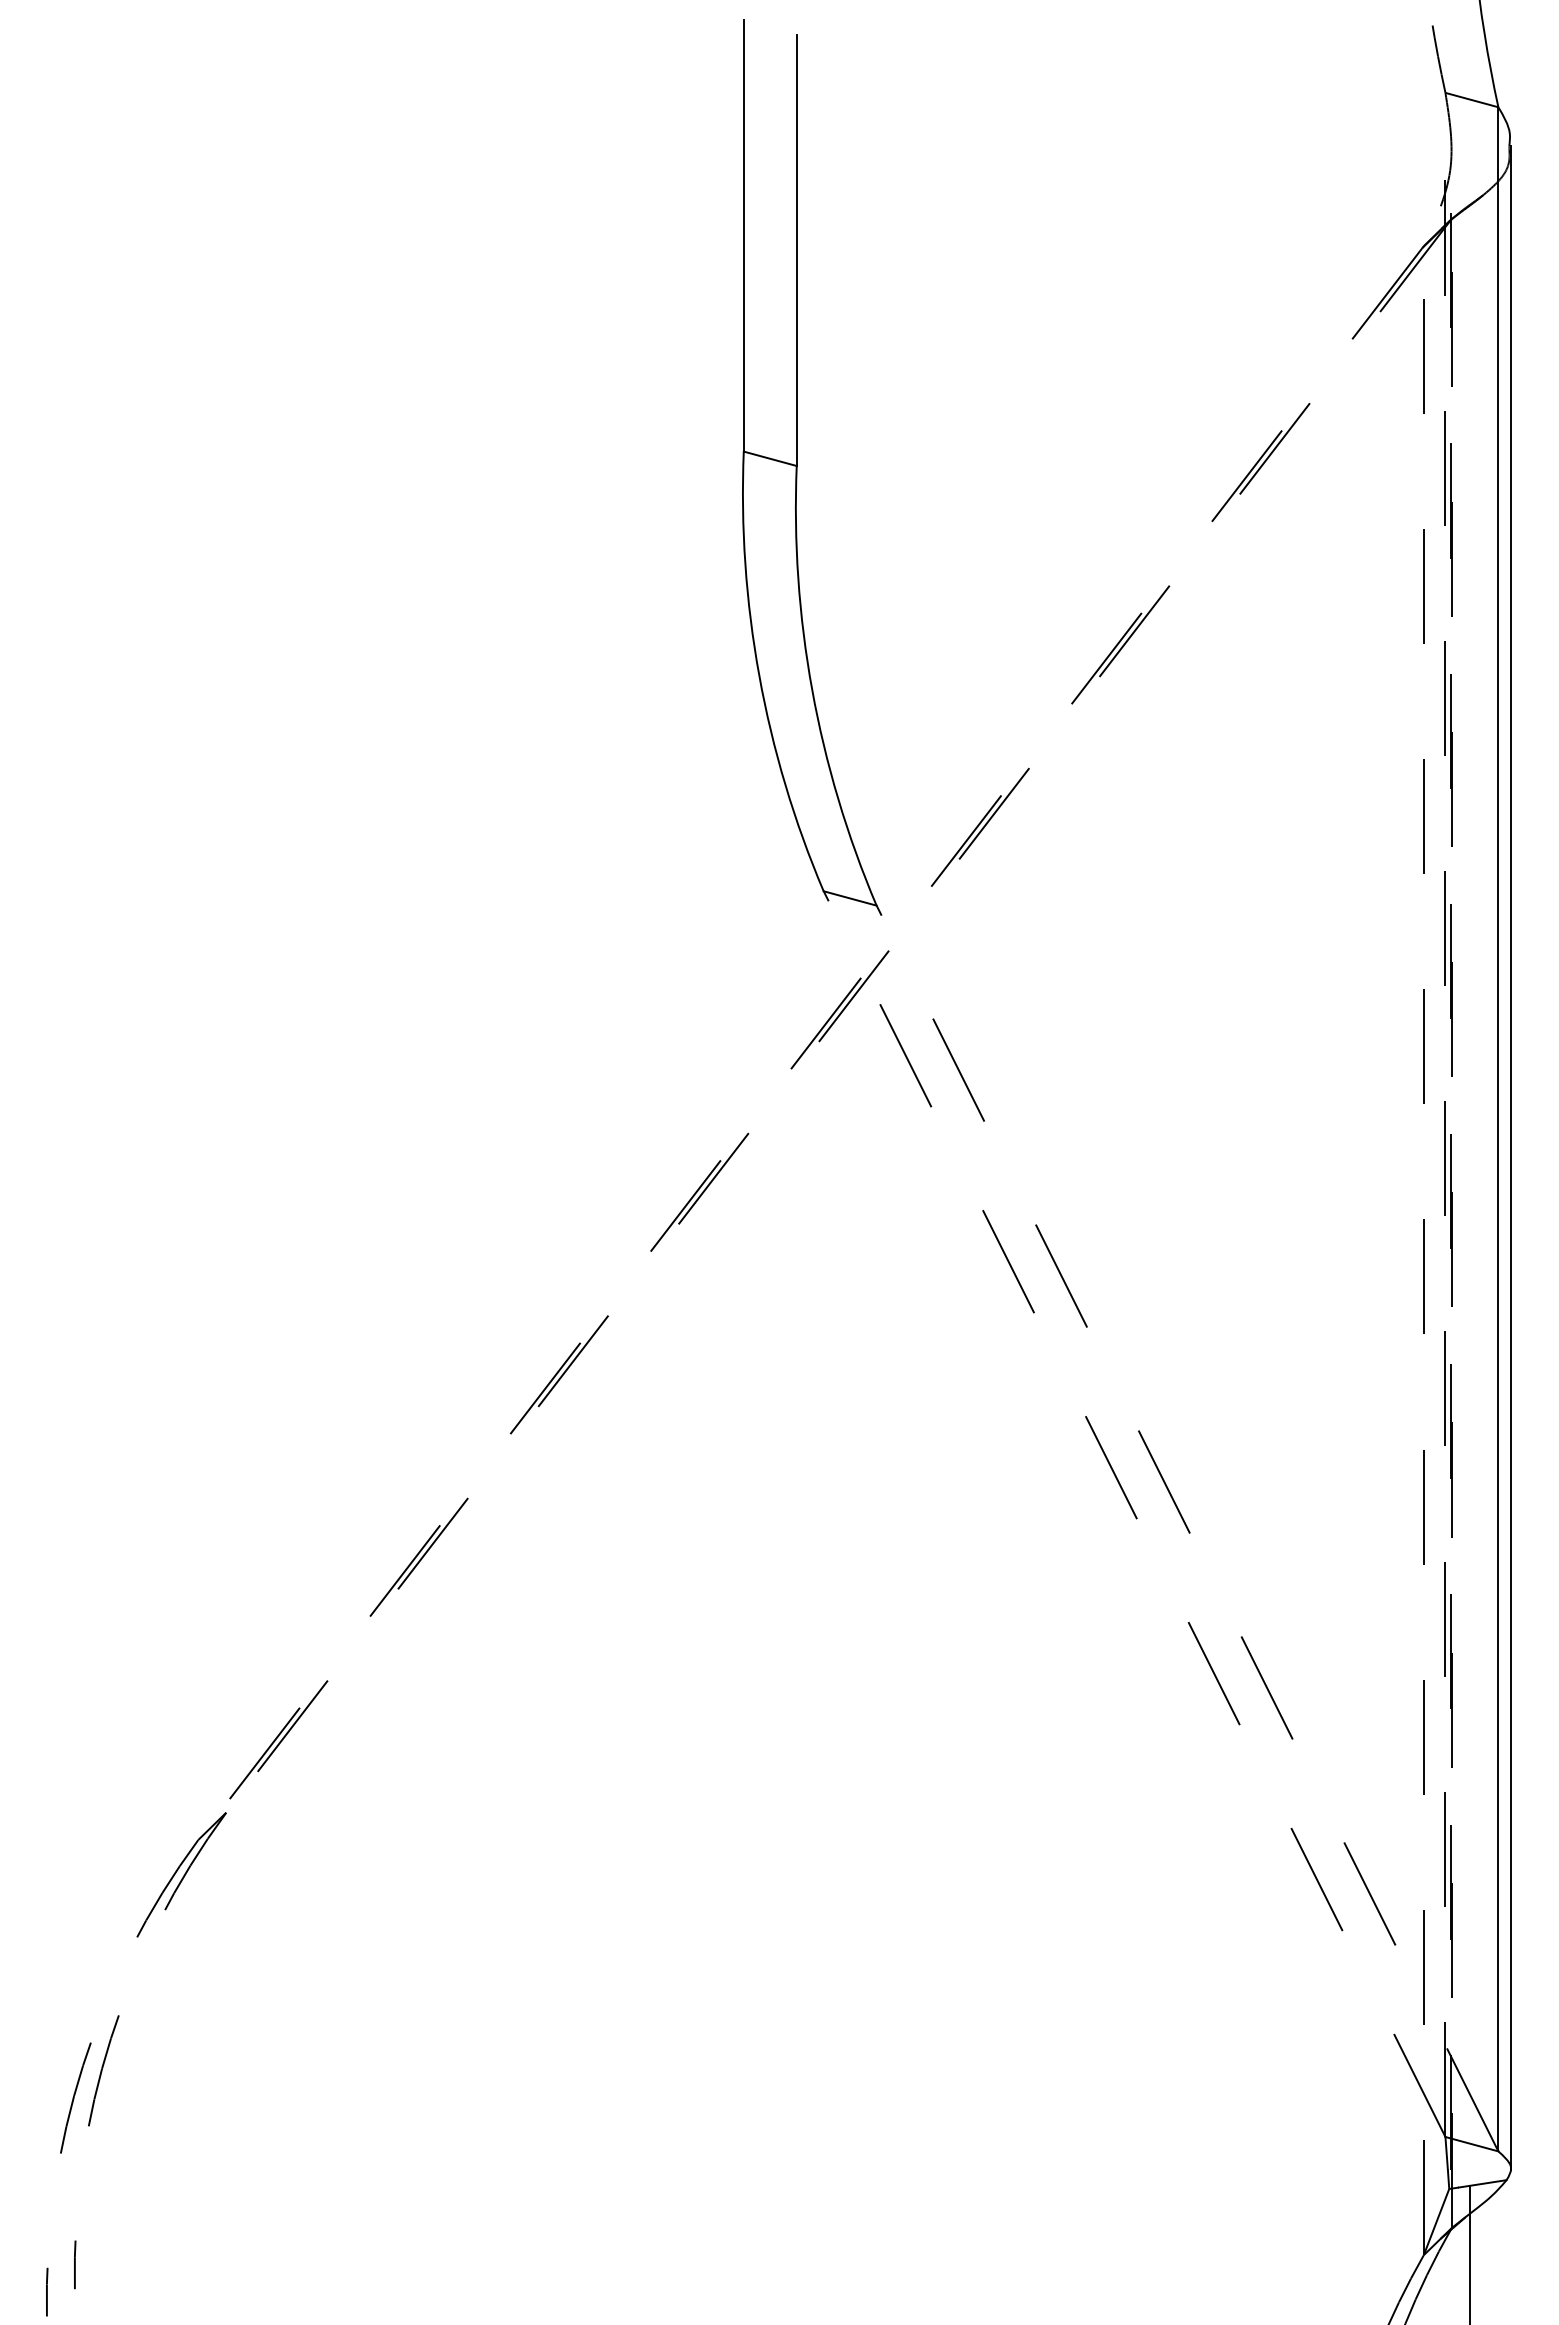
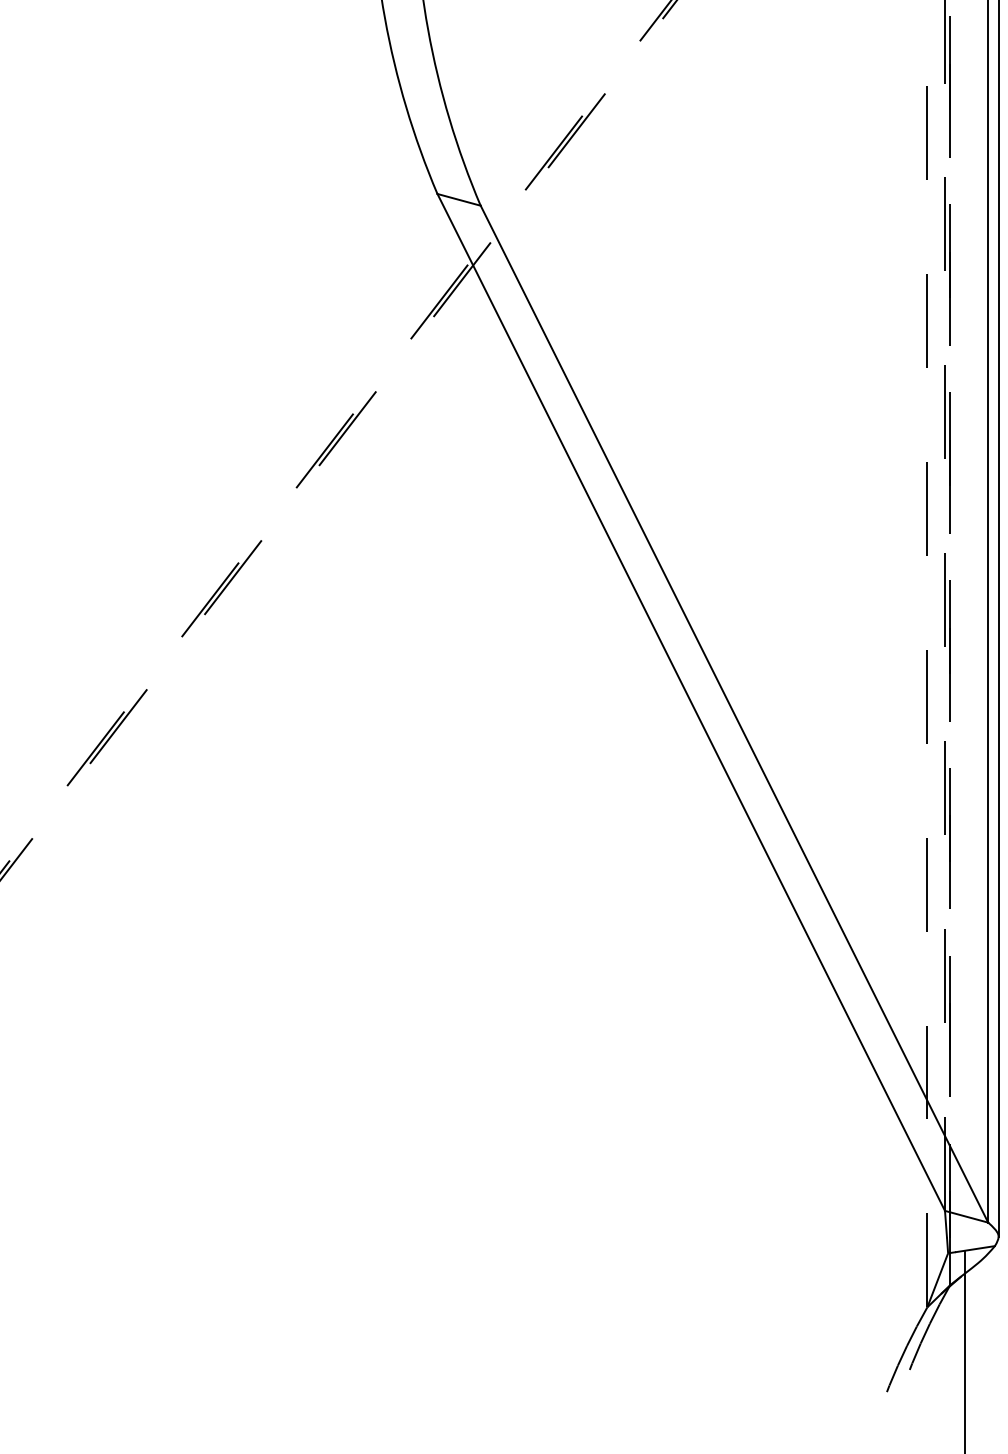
line: (1134, 1513) -> (691, 701), dashed -> solid
line: (1187, 1528) -> (734, 714), dashed -> solid

